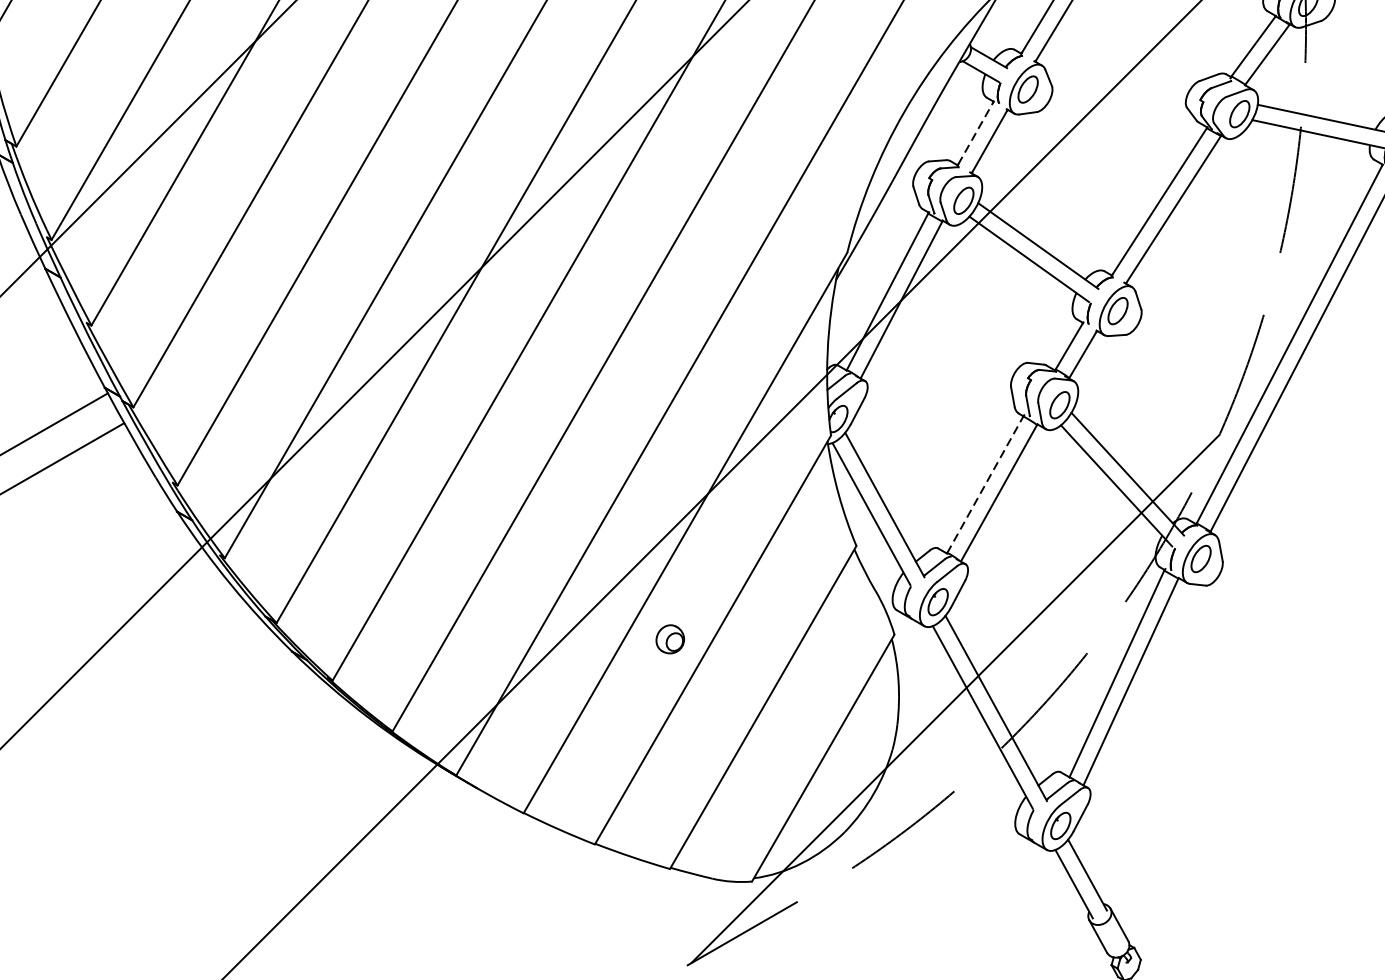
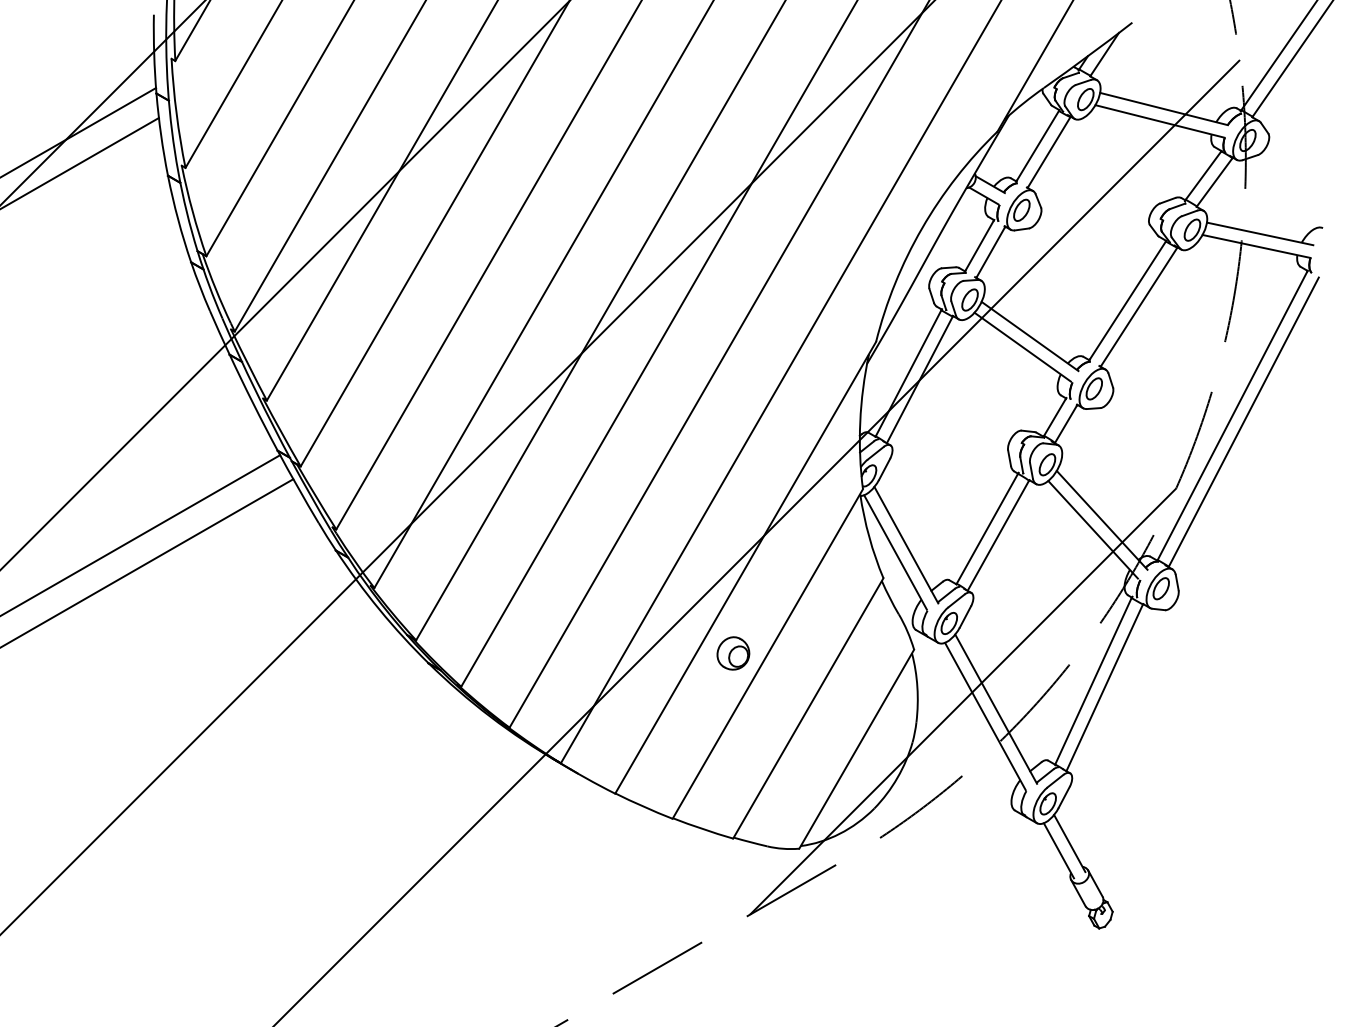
line: (975, 133) -> (979, 245), dashed -> solid
line: (985, 484) -> (987, 528), dashed -> solid
part: (670, 639) -> (733, 653), size x1.43

